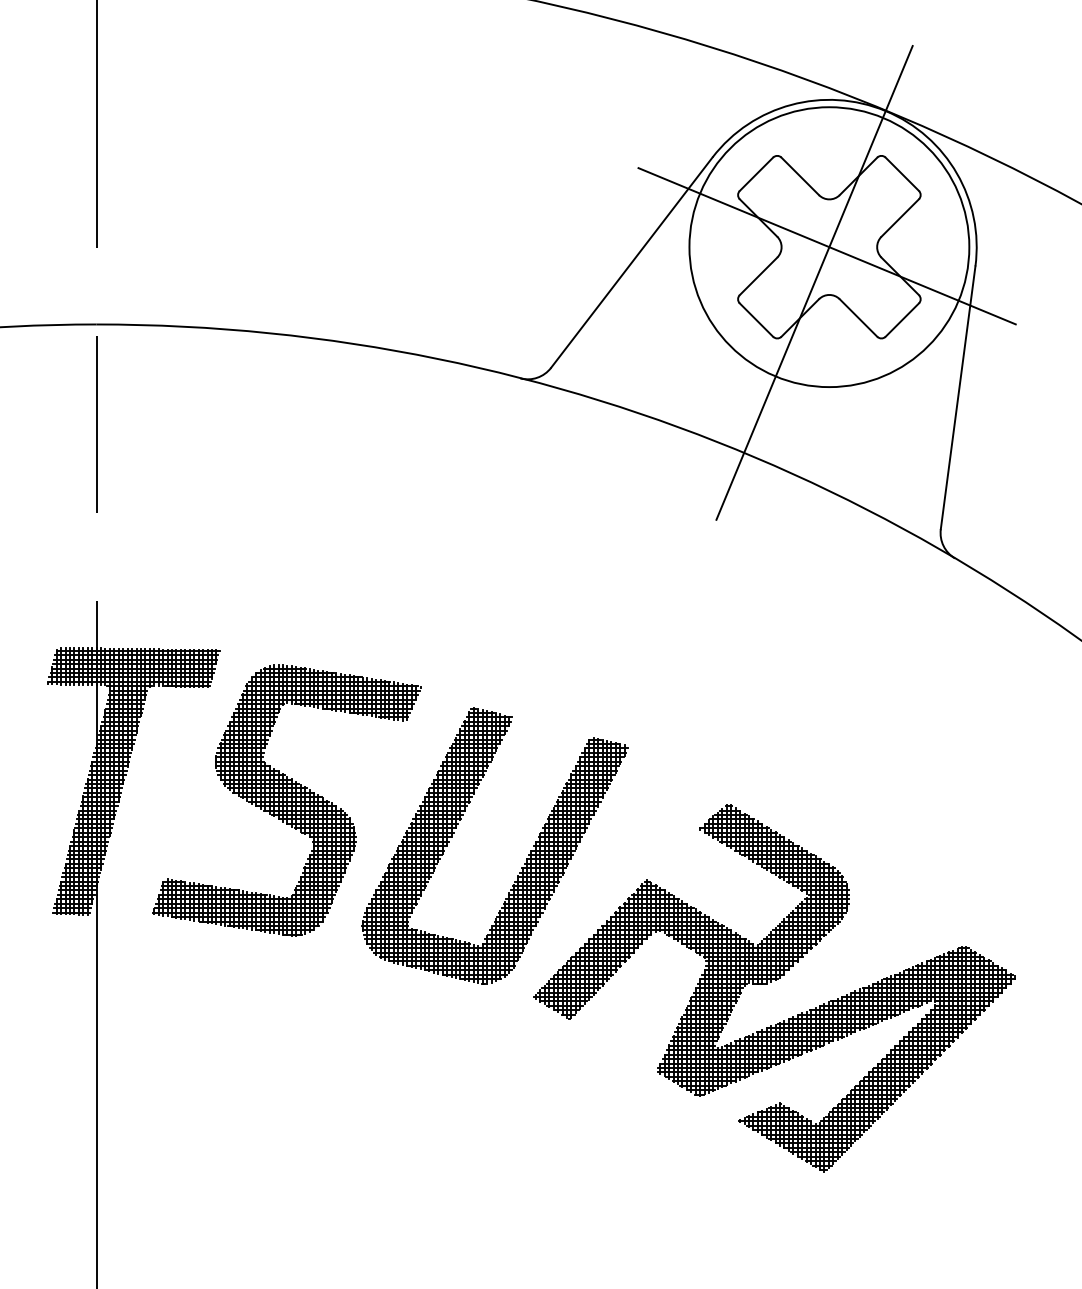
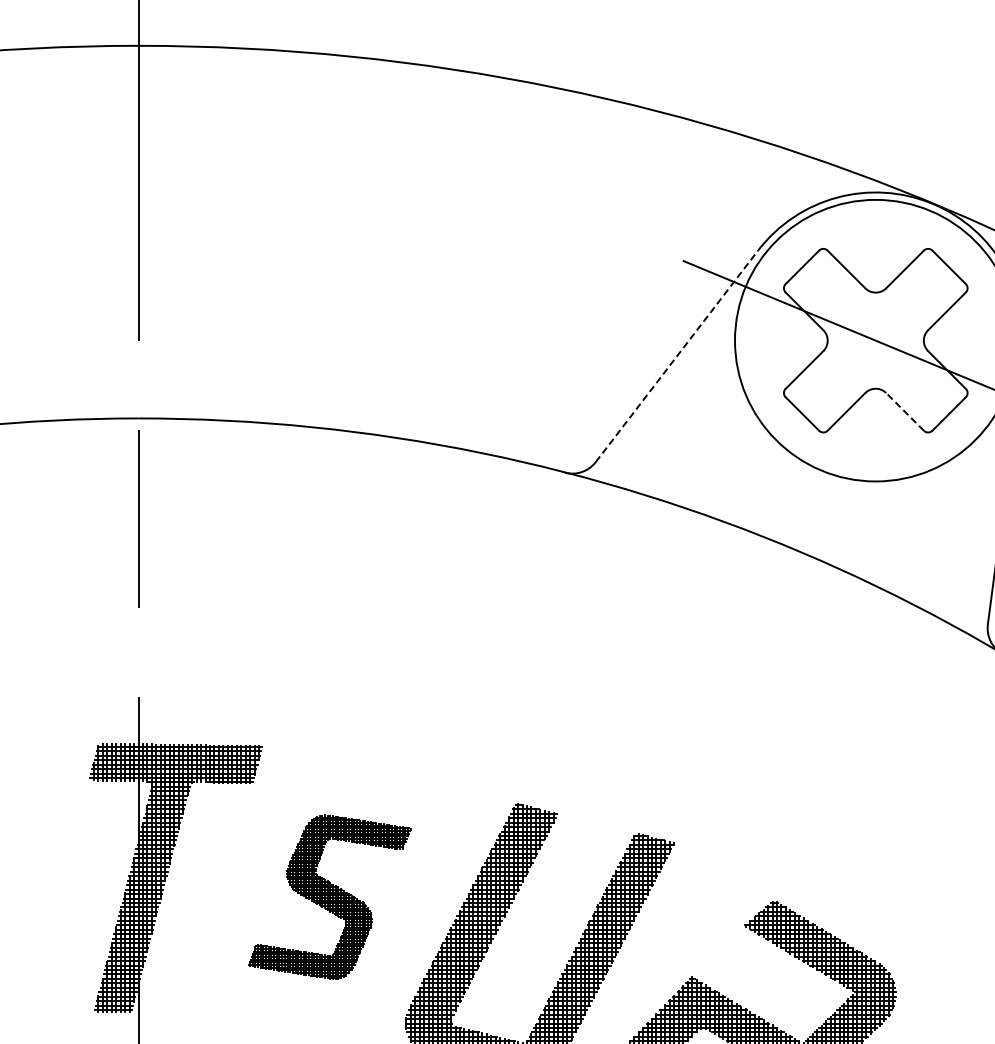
line: (631, 262) -> (676, 356), solid -> dashed
line: (814, 282) -> (860, 376), removed
line: (858, 318) -> (905, 412), solid -> dashed
part: (286, 800) -> (329, 897), size x0.6

